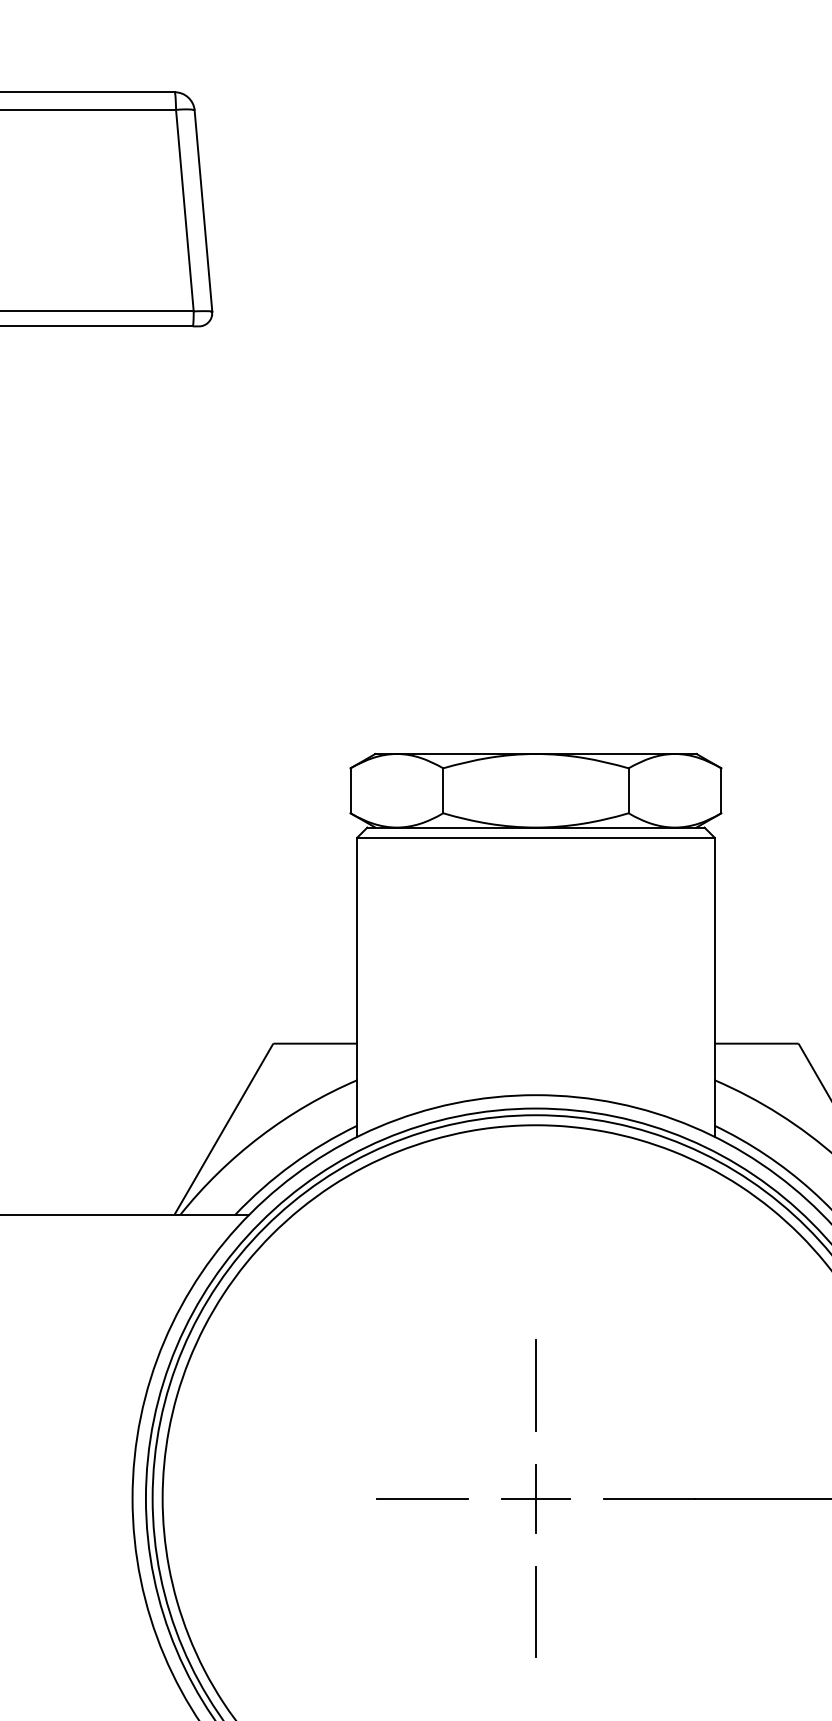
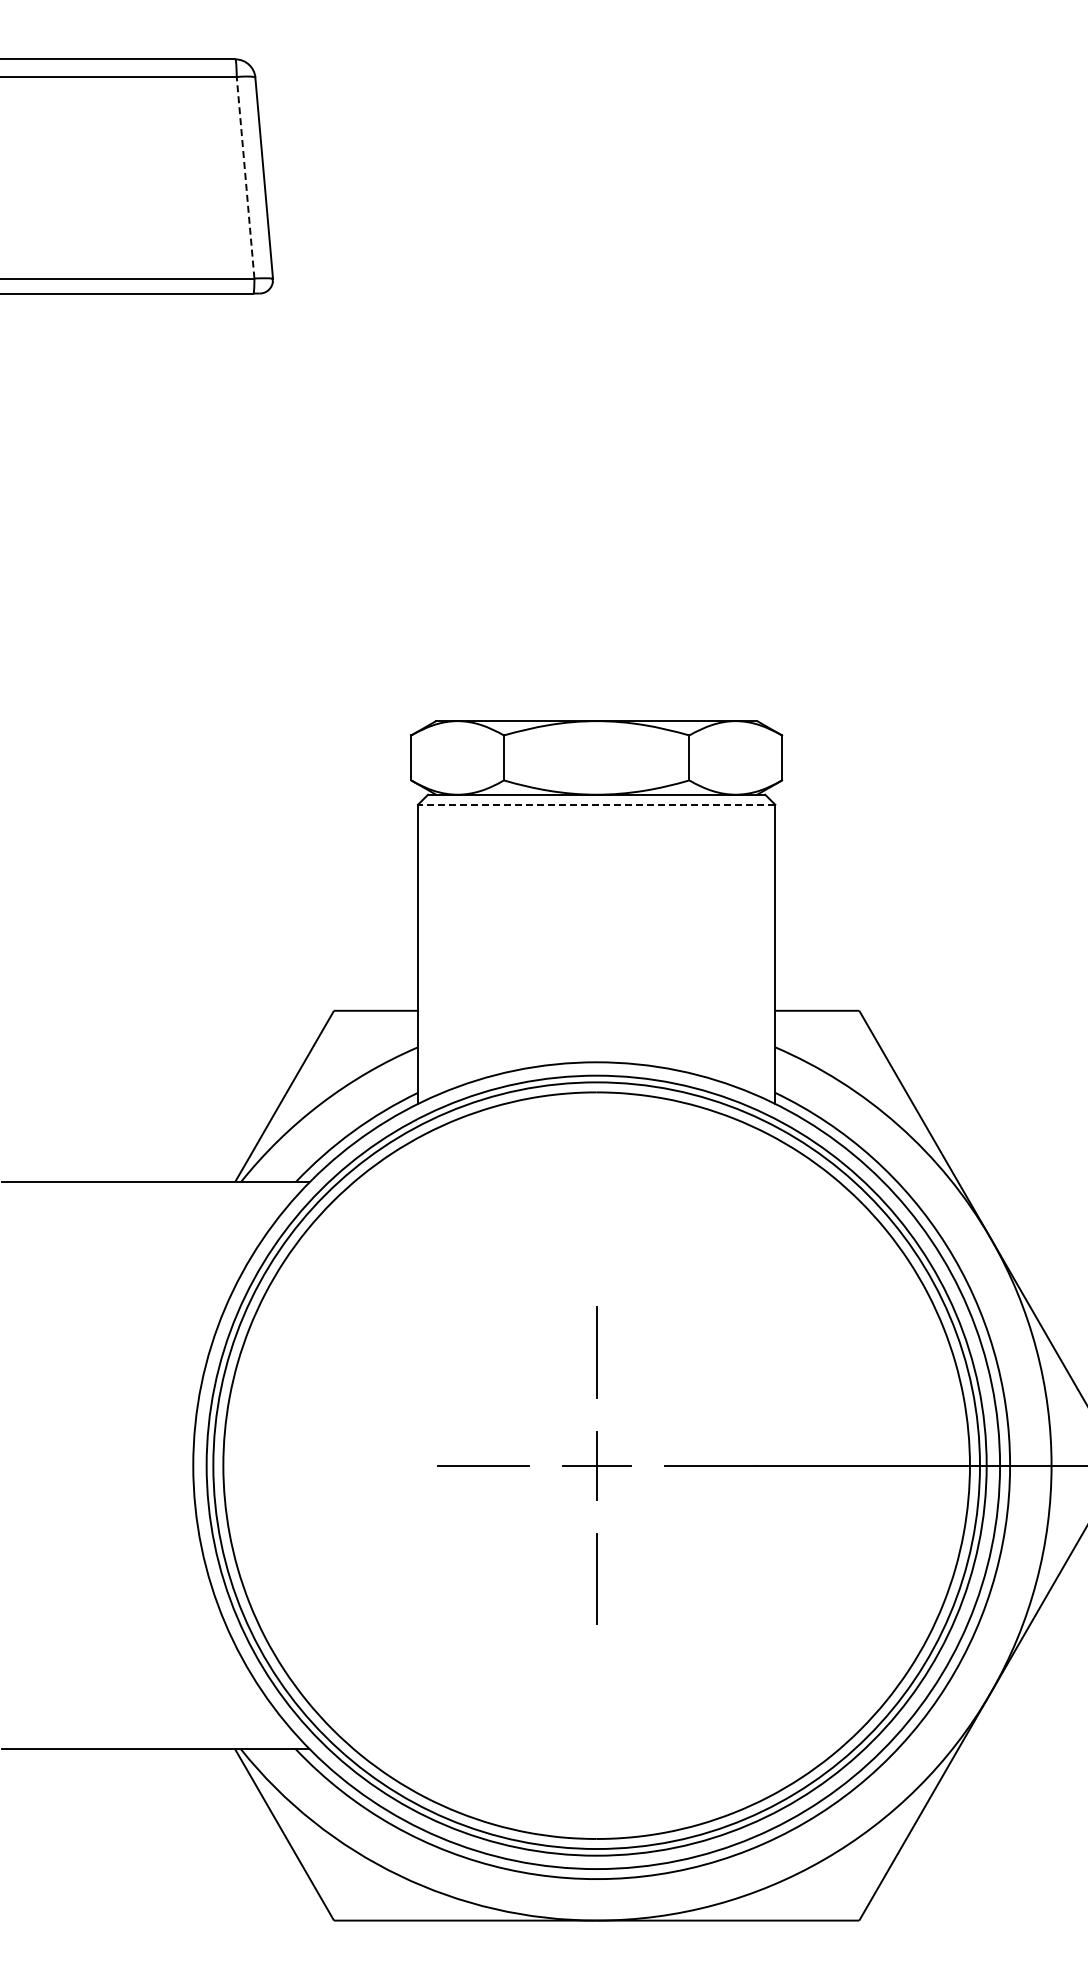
line: (184, 210) -> (245, 177), solid -> dashed
line: (535, 837) -> (596, 804), solid -> dashed

